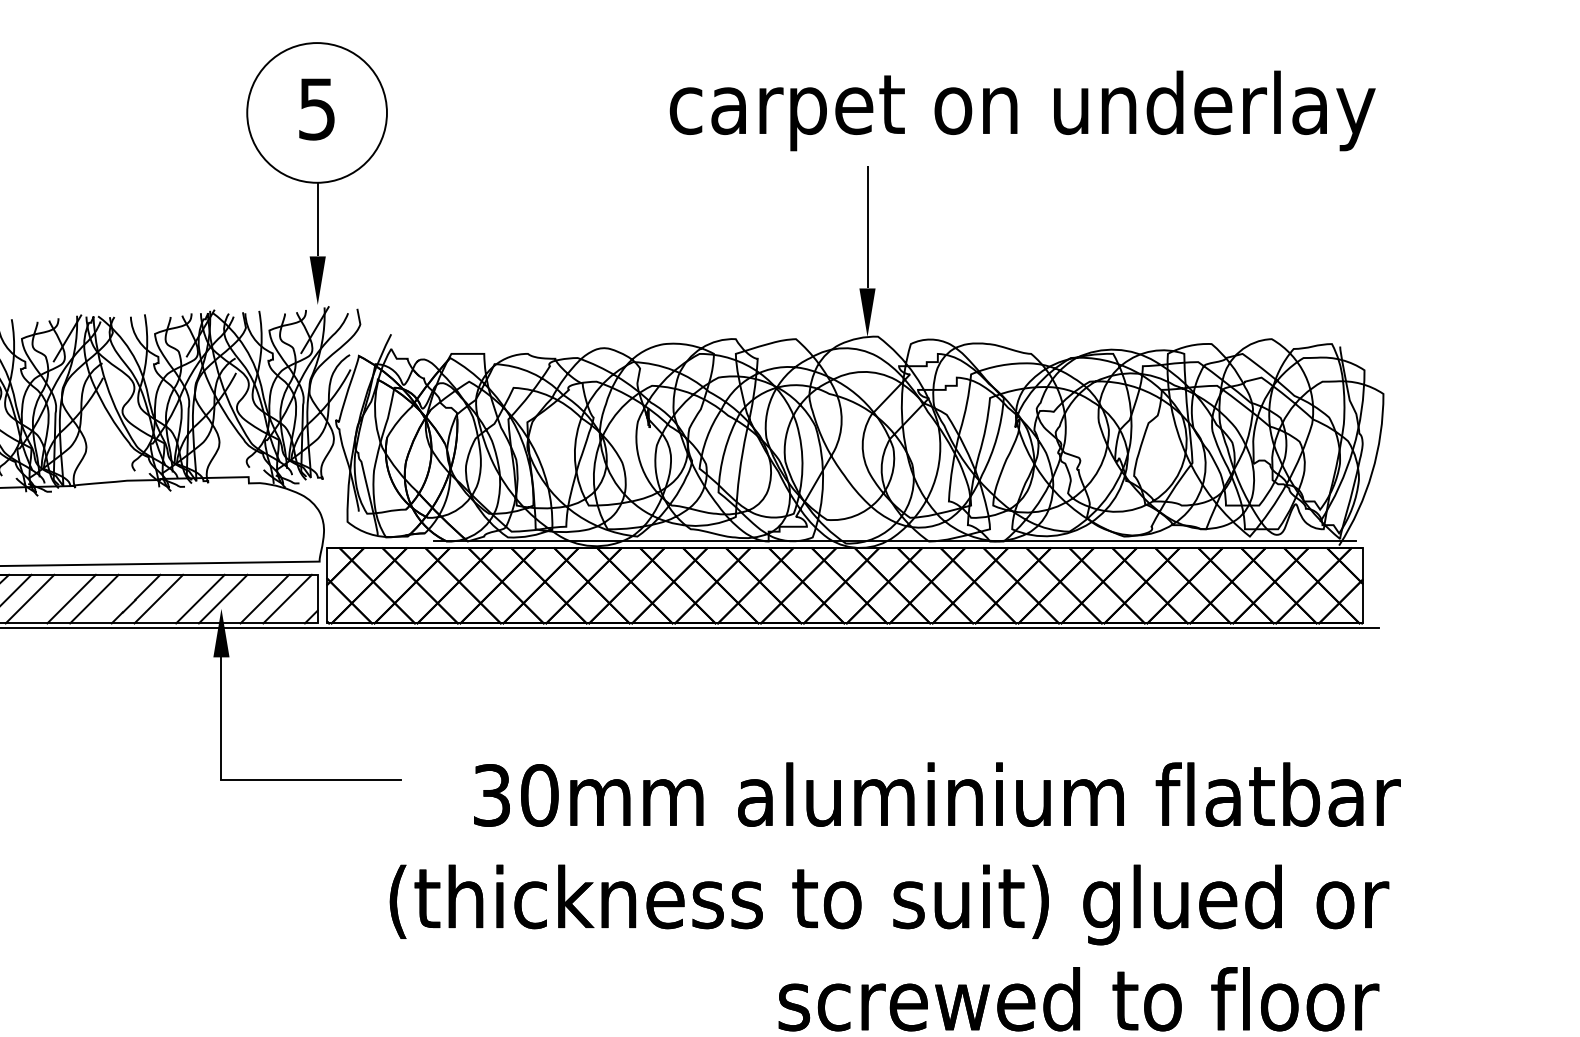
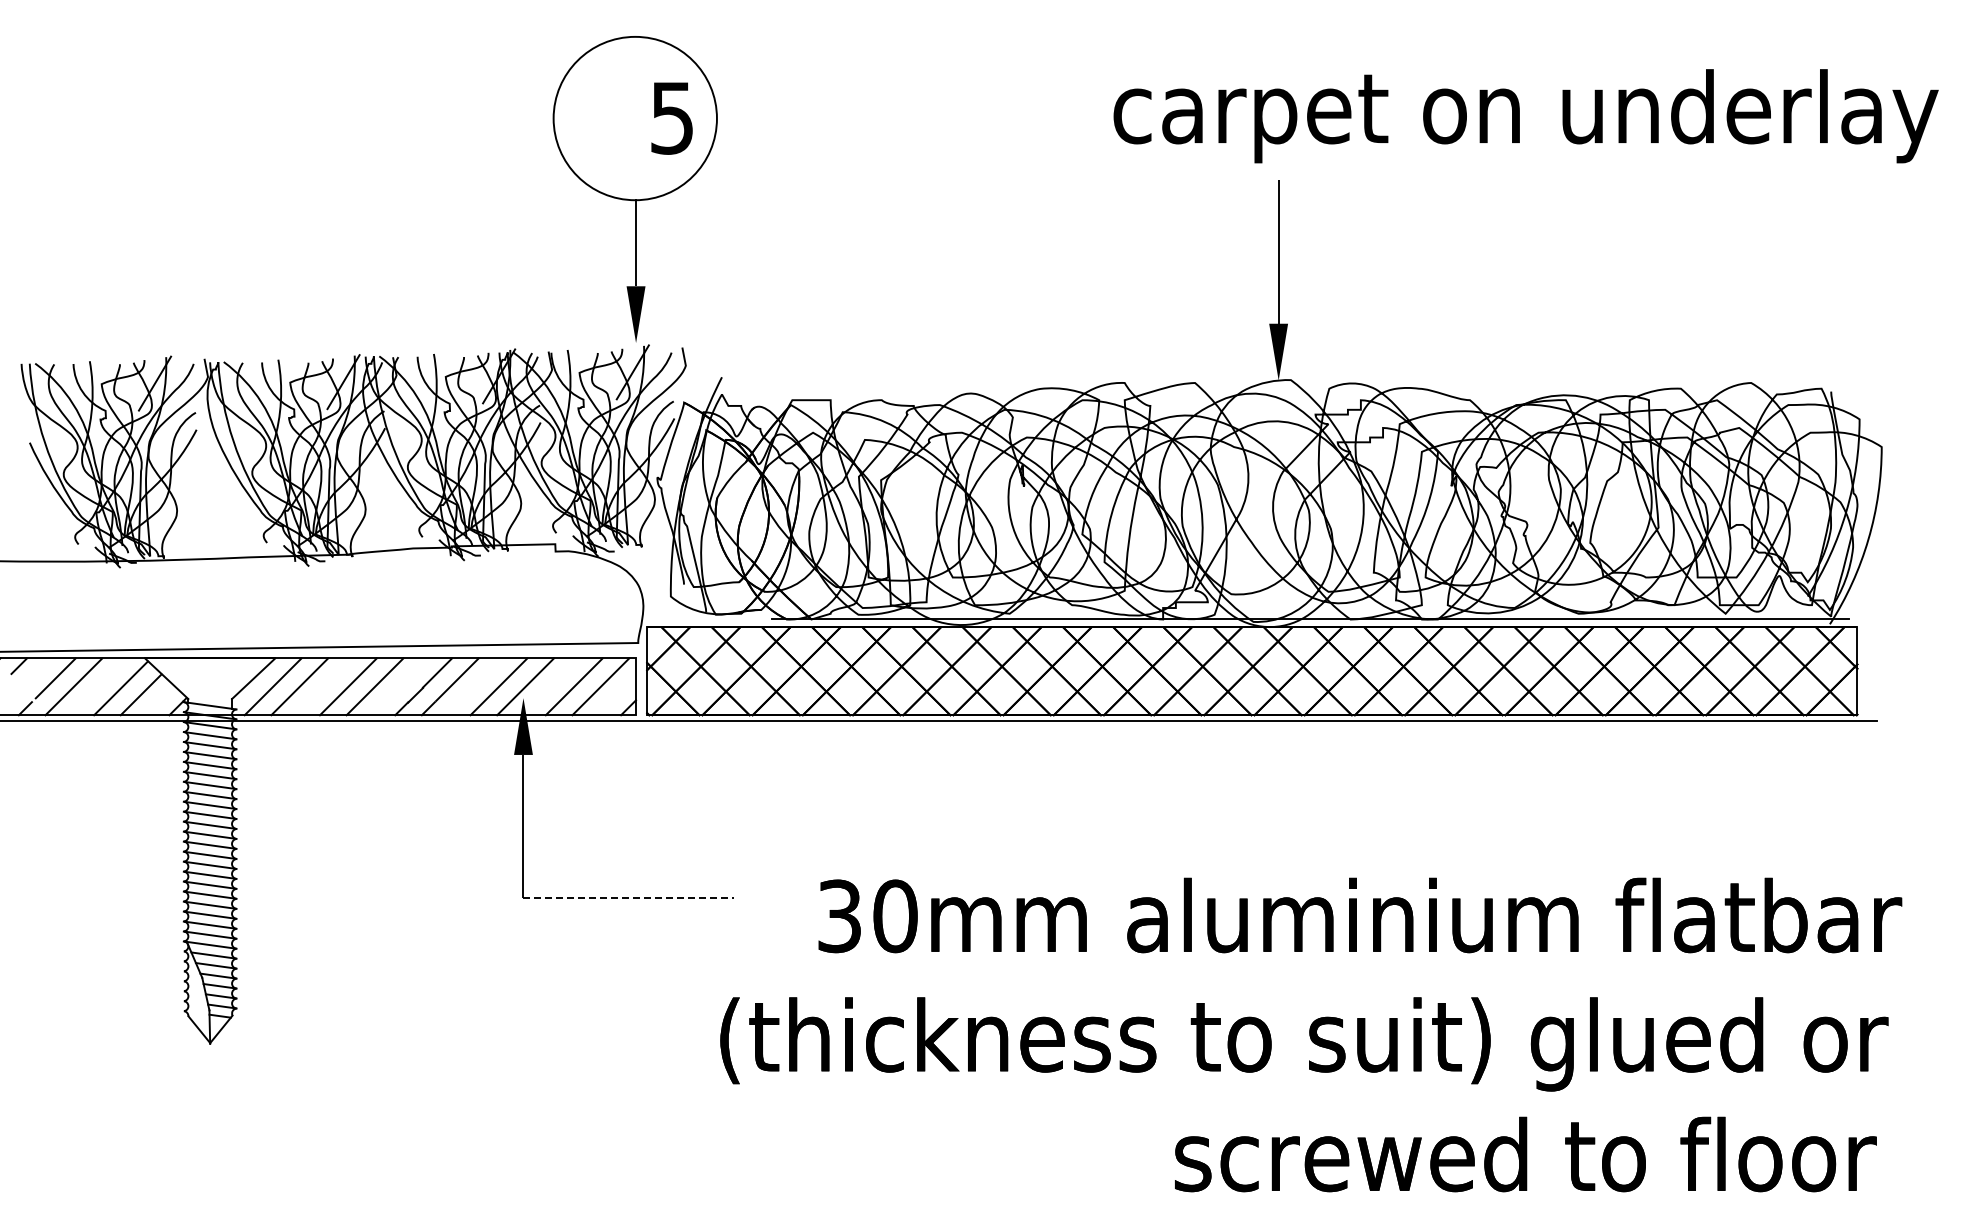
text: (316, 109) -> (671, 118), moved
text: (1022, 111) -> (1525, 116), moved
line: (311, 780) -> (628, 898), solid -> dashed

